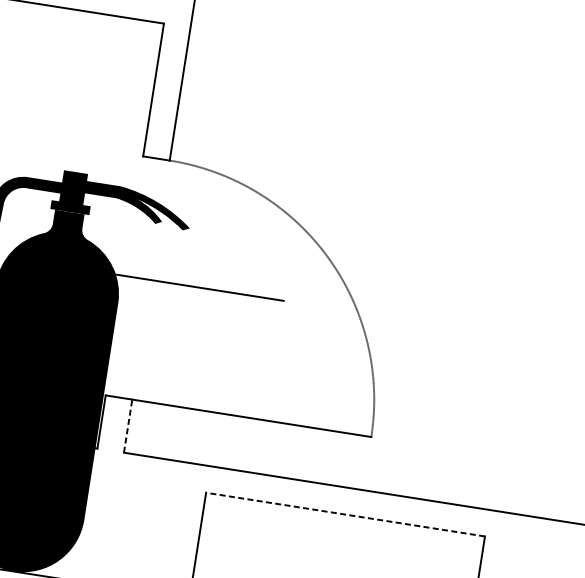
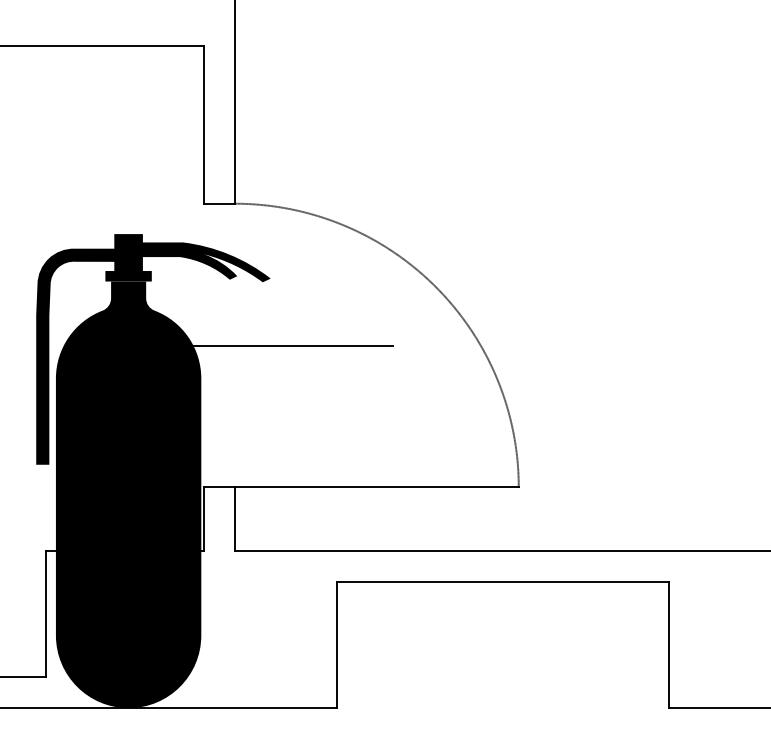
line: (128, 426) -> (235, 519), dashed -> solid
line: (345, 515) -> (503, 582), dashed -> solid

